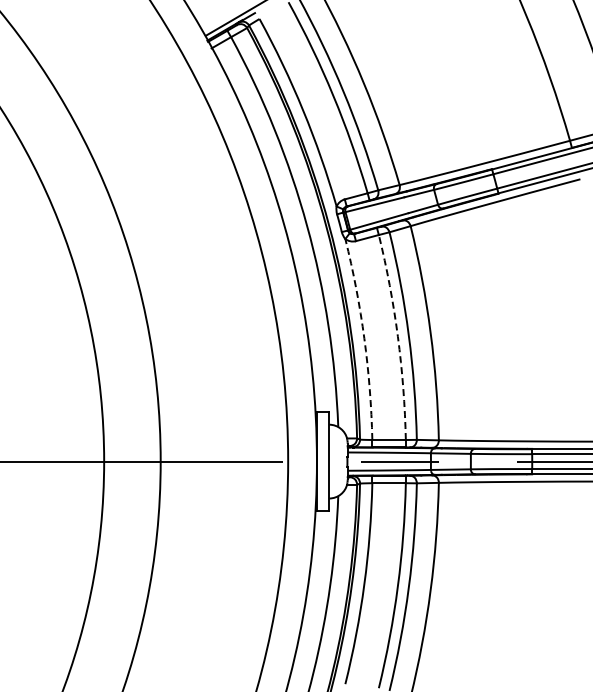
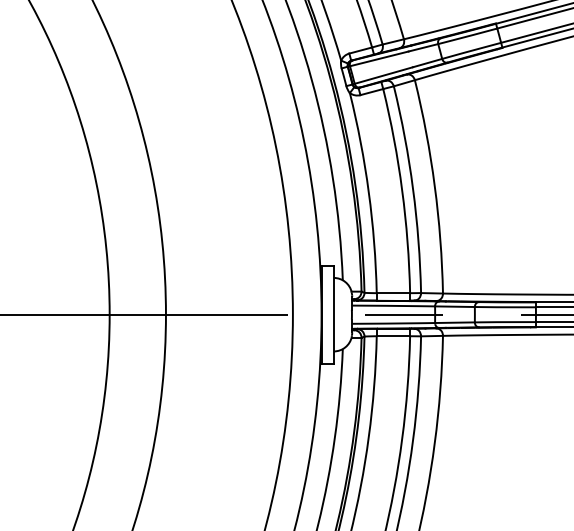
arc: (397, 336) -> (401, 190), dashed -> solid
arc: (364, 338) -> (368, 192), dashed -> solid

